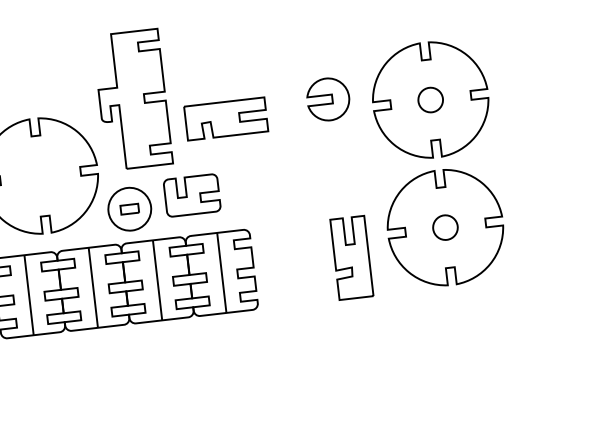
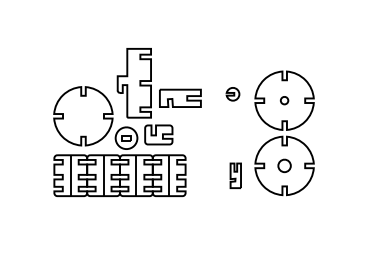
part: (327, 97) -> (232, 93), size x0.6
part: (430, 99) -> (284, 100), size x0.6
part: (351, 257) -> (235, 175), size x0.6

